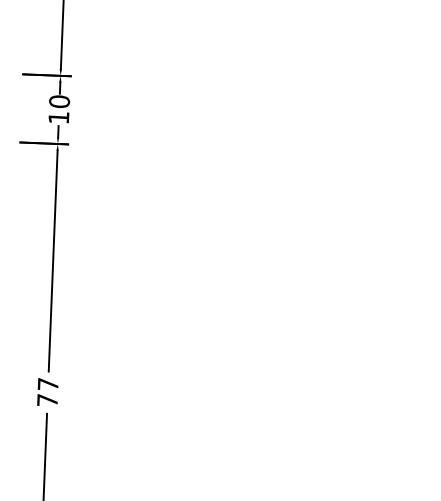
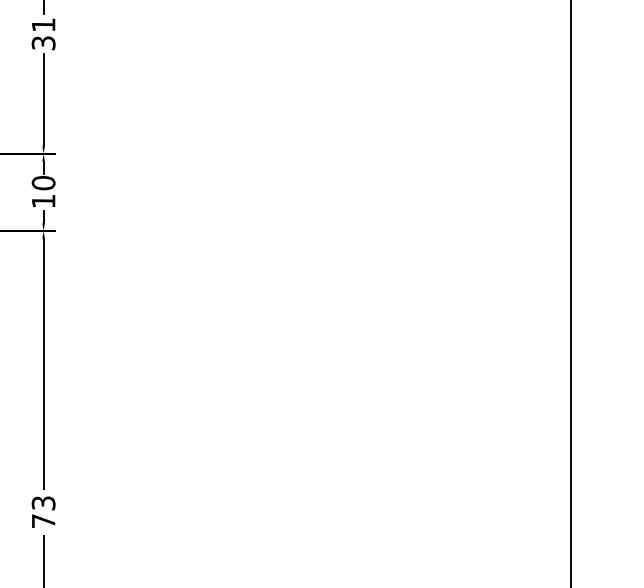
text: (48, 384) -> (43, 503), 77 -> 73

